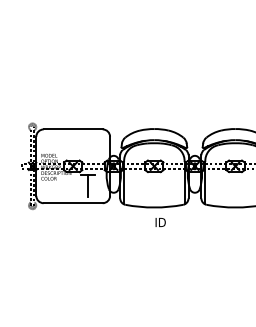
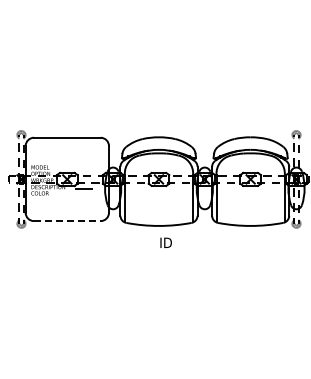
line: (87, 184) -> (83, 200), removed
line: (73, 203) -> (67, 221), solid -> dashed

